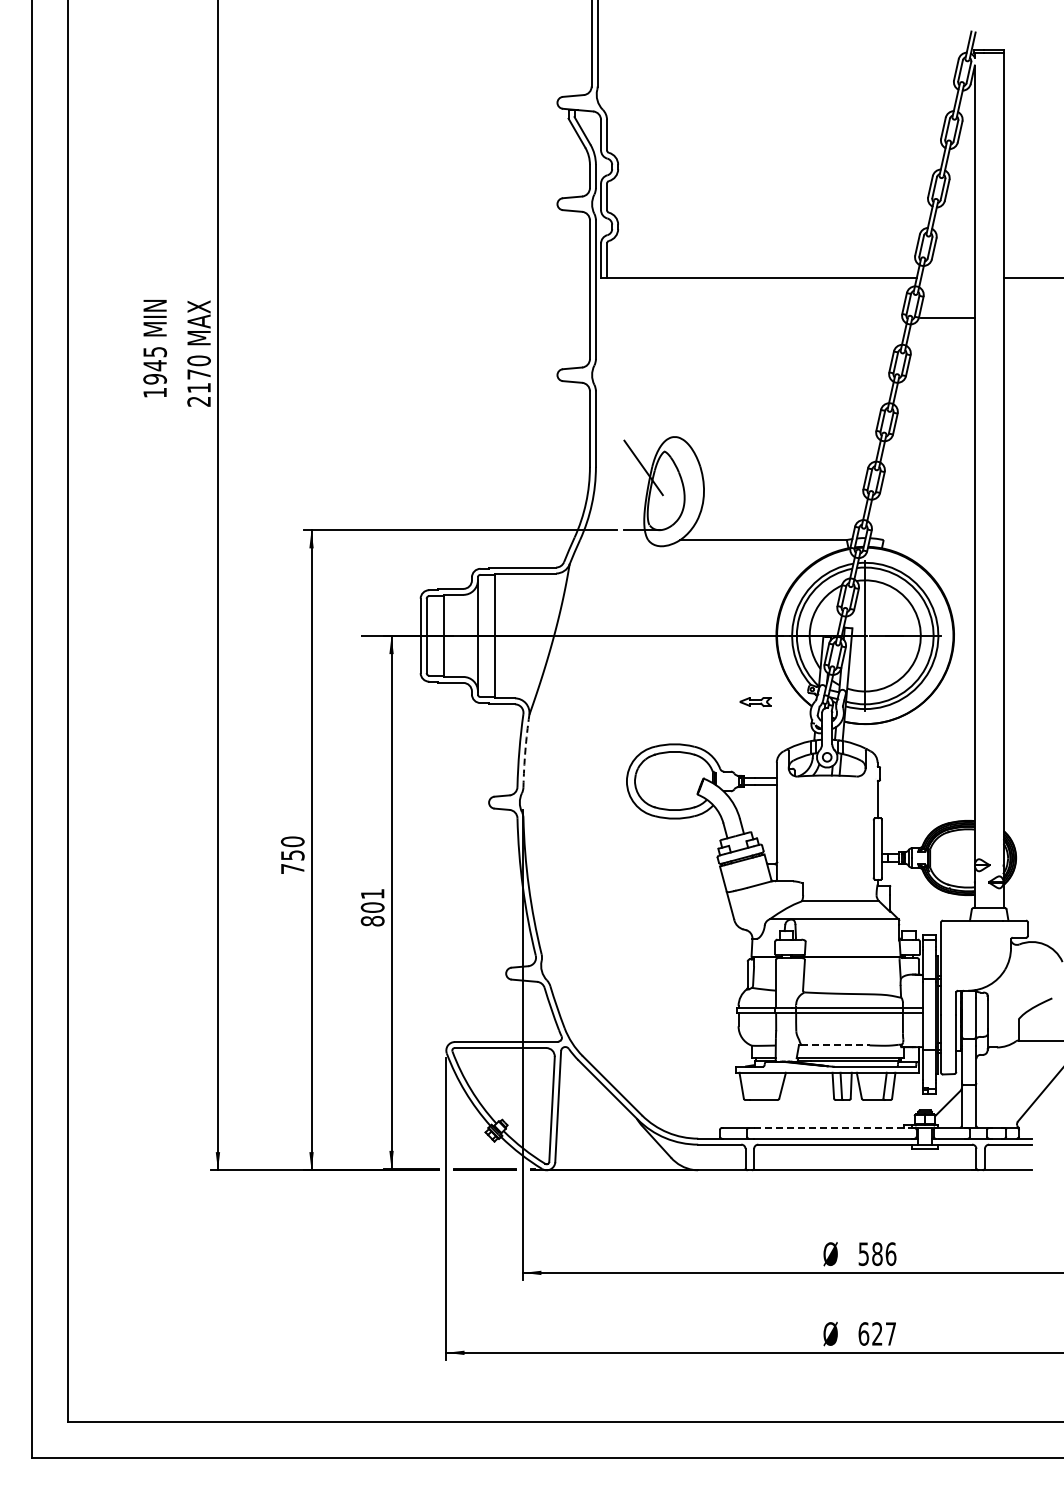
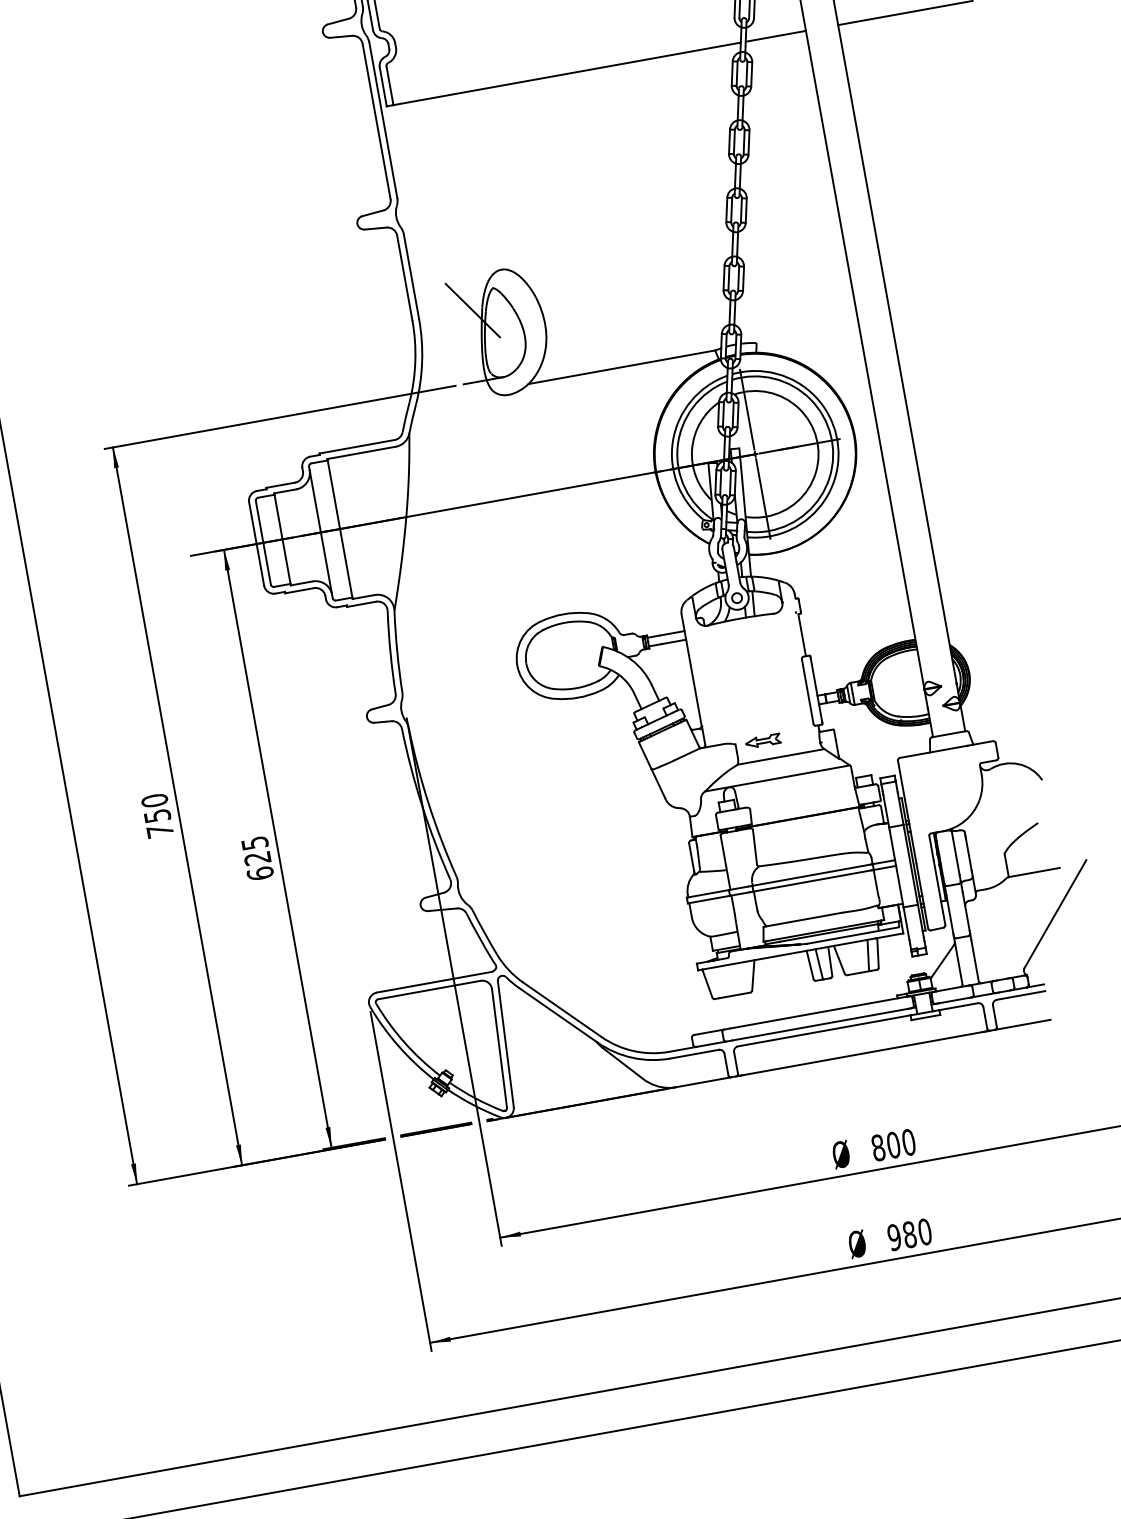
line: (947, 318) -> (775, 36), moved
part: (755, 702) -> (763, 741), moved
arc: (525, 750) -> (397, 651), dashed -> solid
text: (372, 907) -> (257, 858), 801 -> 625
line: (835, 1045) -> (804, 919), dashed -> solid
line: (833, 1127) -> (818, 1012), dashed -> solid
text: (877, 1254) -> (893, 1145), 586 -> 800
text: (877, 1333) -> (909, 1234), 627 -> 980

